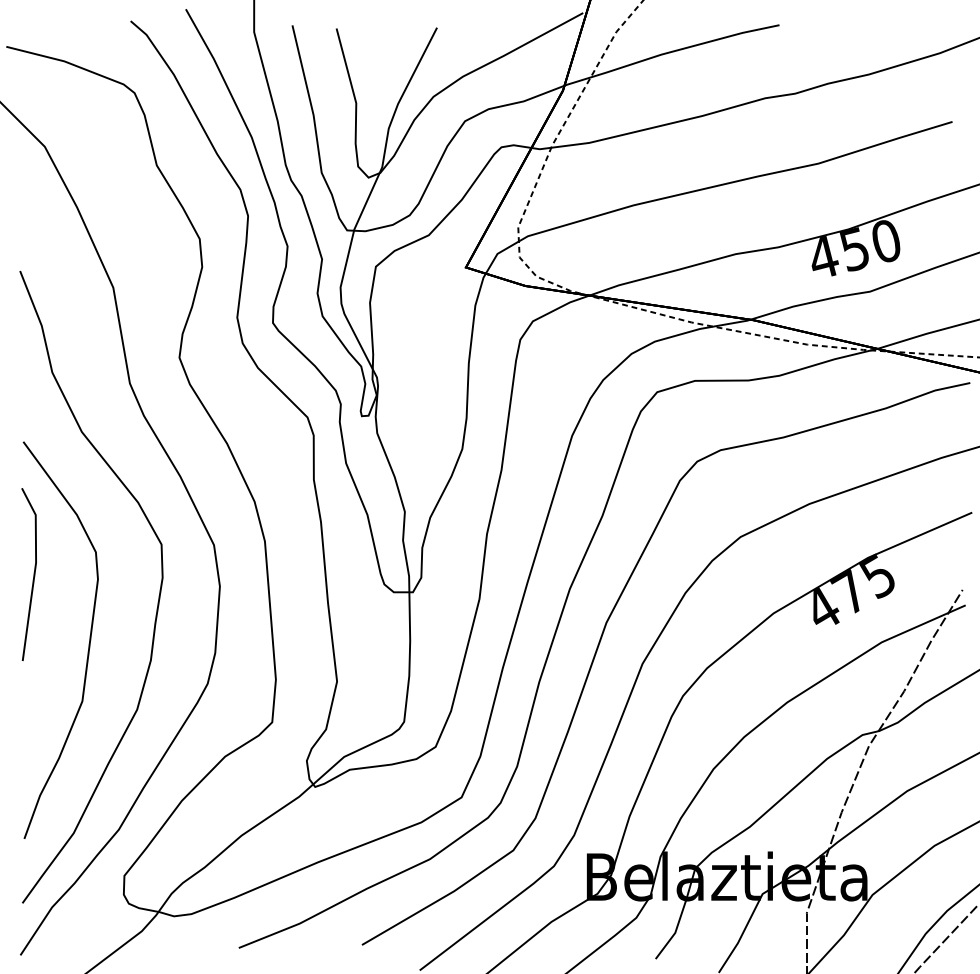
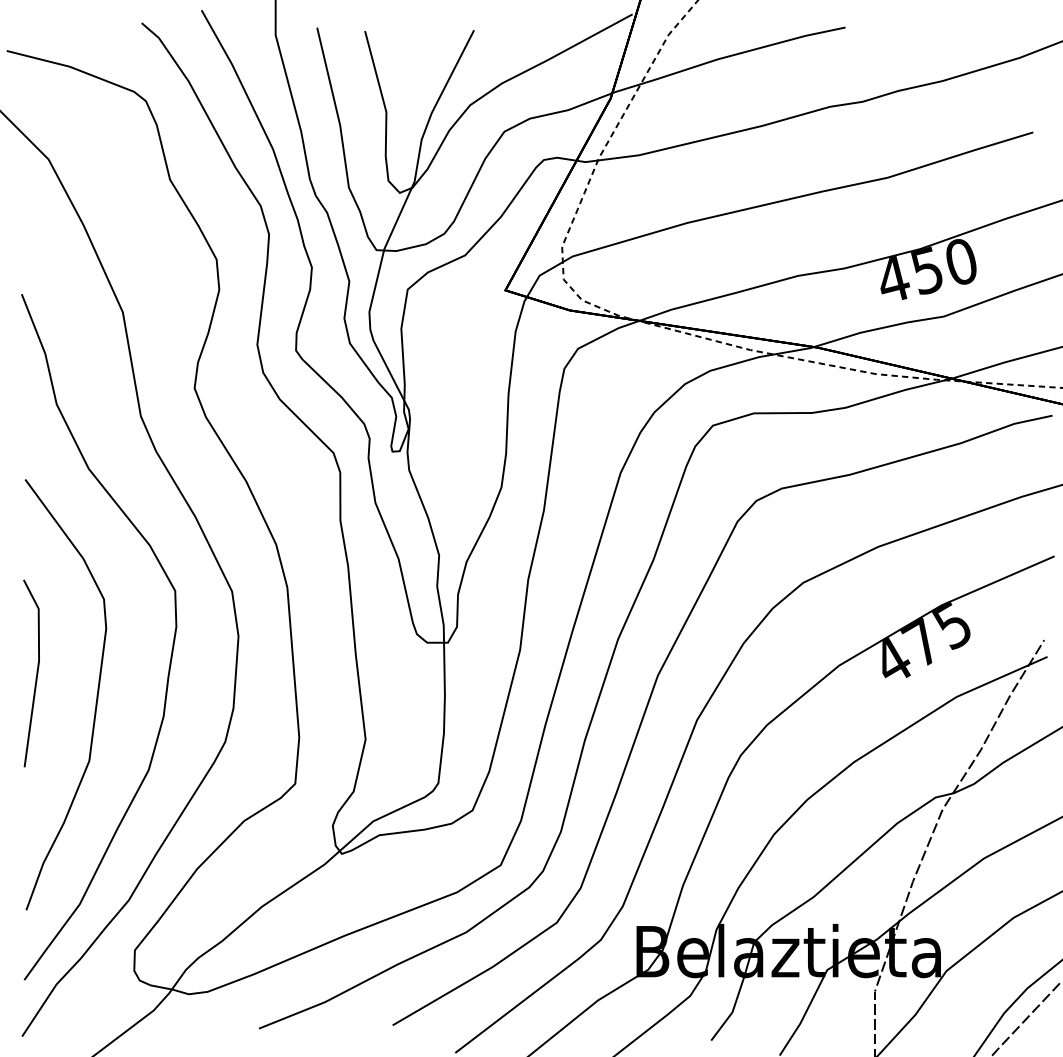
line: (33, 574) -> (36, 673), moved

